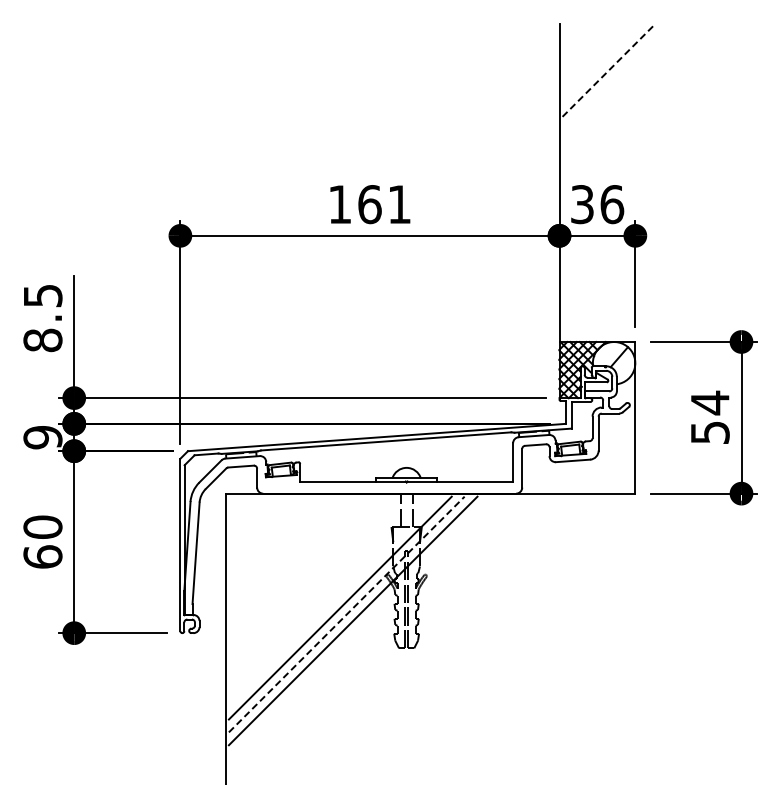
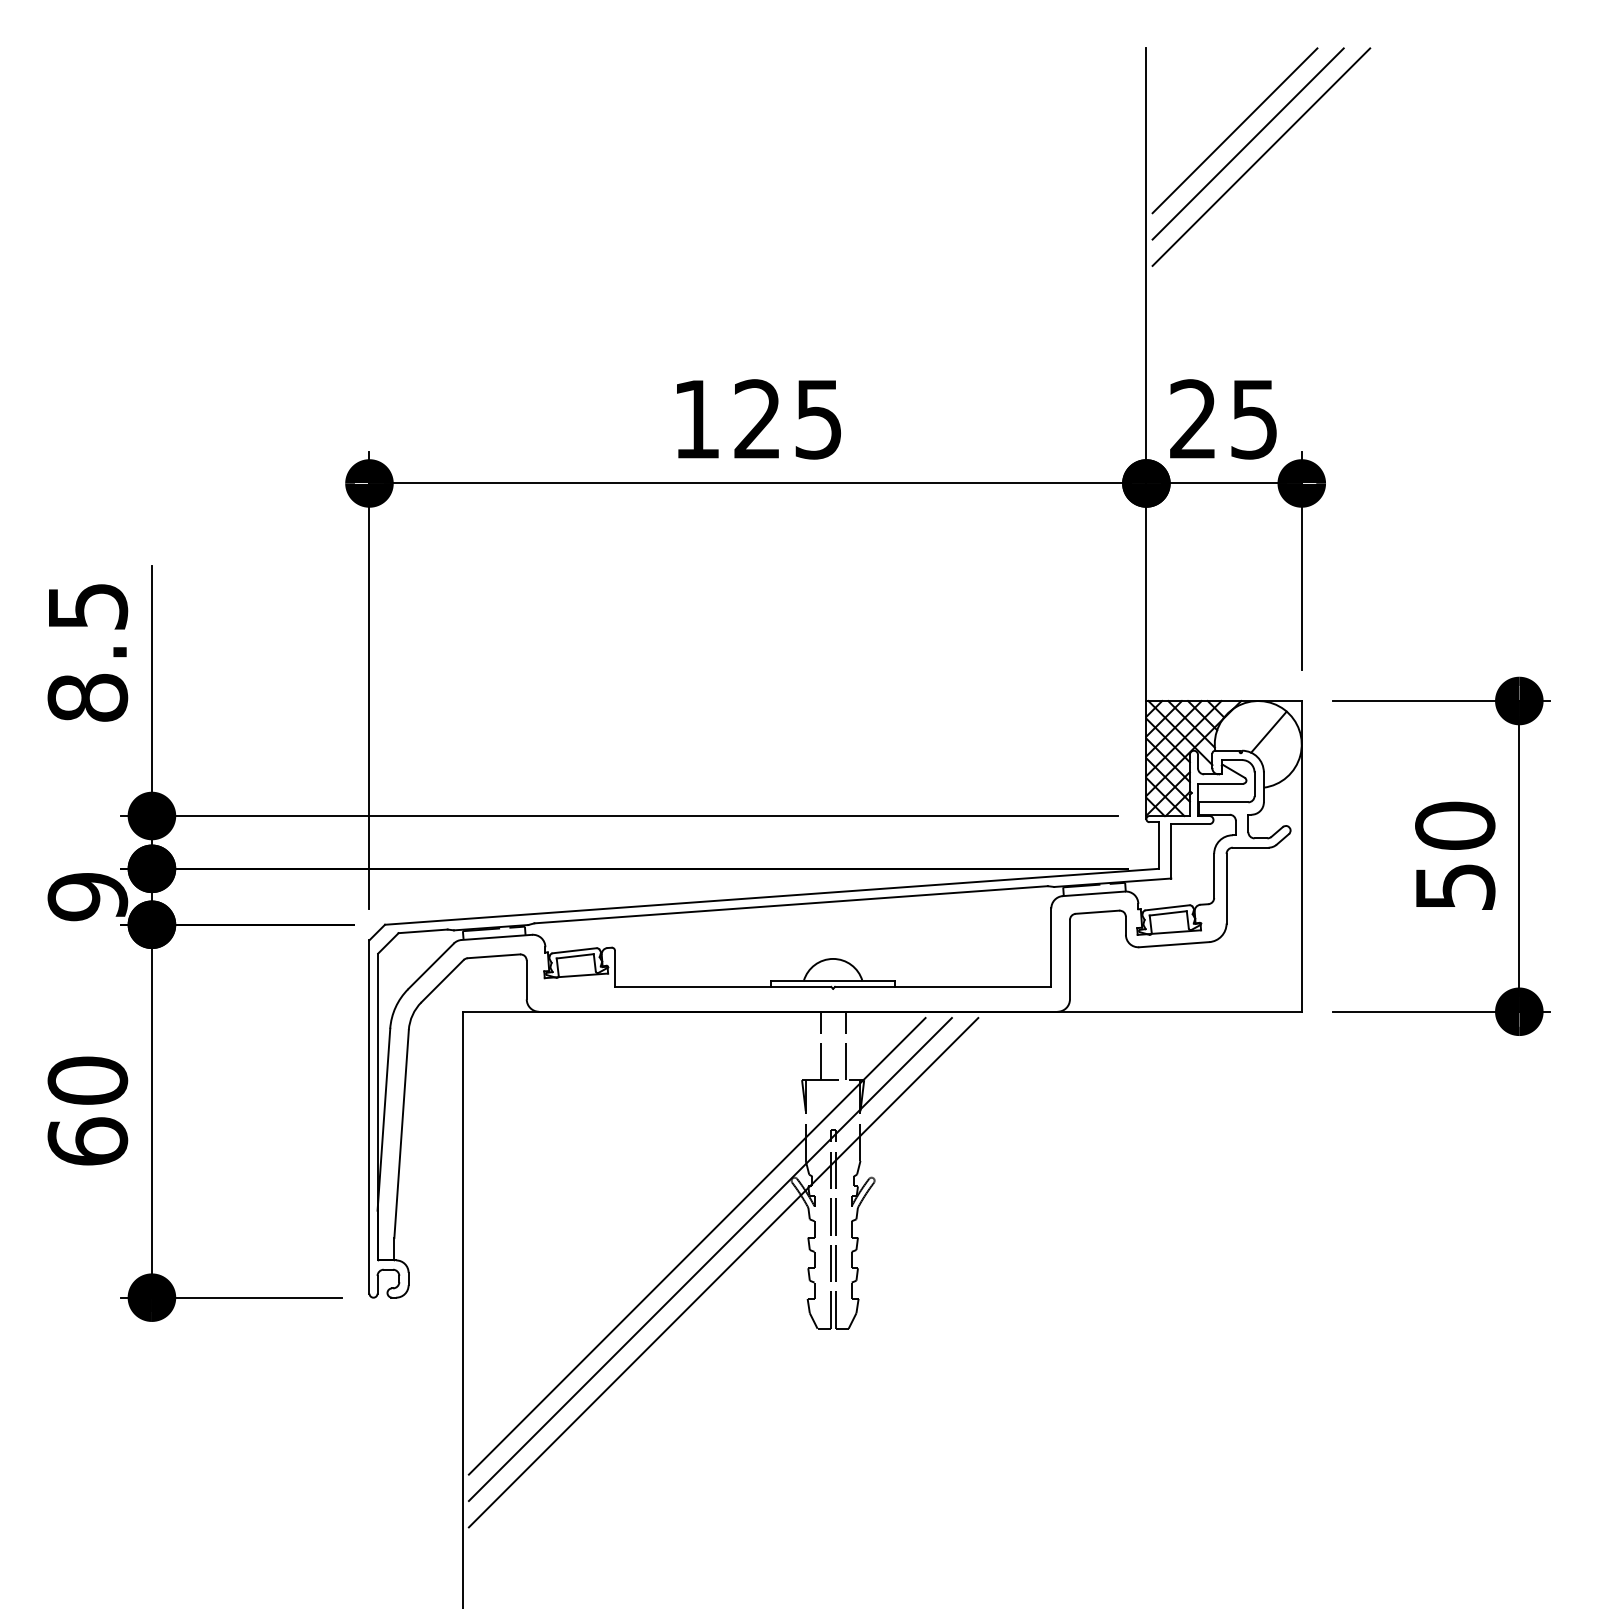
line: (602, 63) -> (1234, 130), added
line: (609, 70) -> (1248, 144), dashed -> solid
line: (615, 76) -> (1261, 156), added
text: (384, 204) -> (787, 419), 161 -> 125
text: (597, 204) -> (1224, 419), 36 -> 25
text: (709, 402) -> (1453, 824), 54 -> 50
line: (346, 614) -> (709, 1259), dashed -> solid

